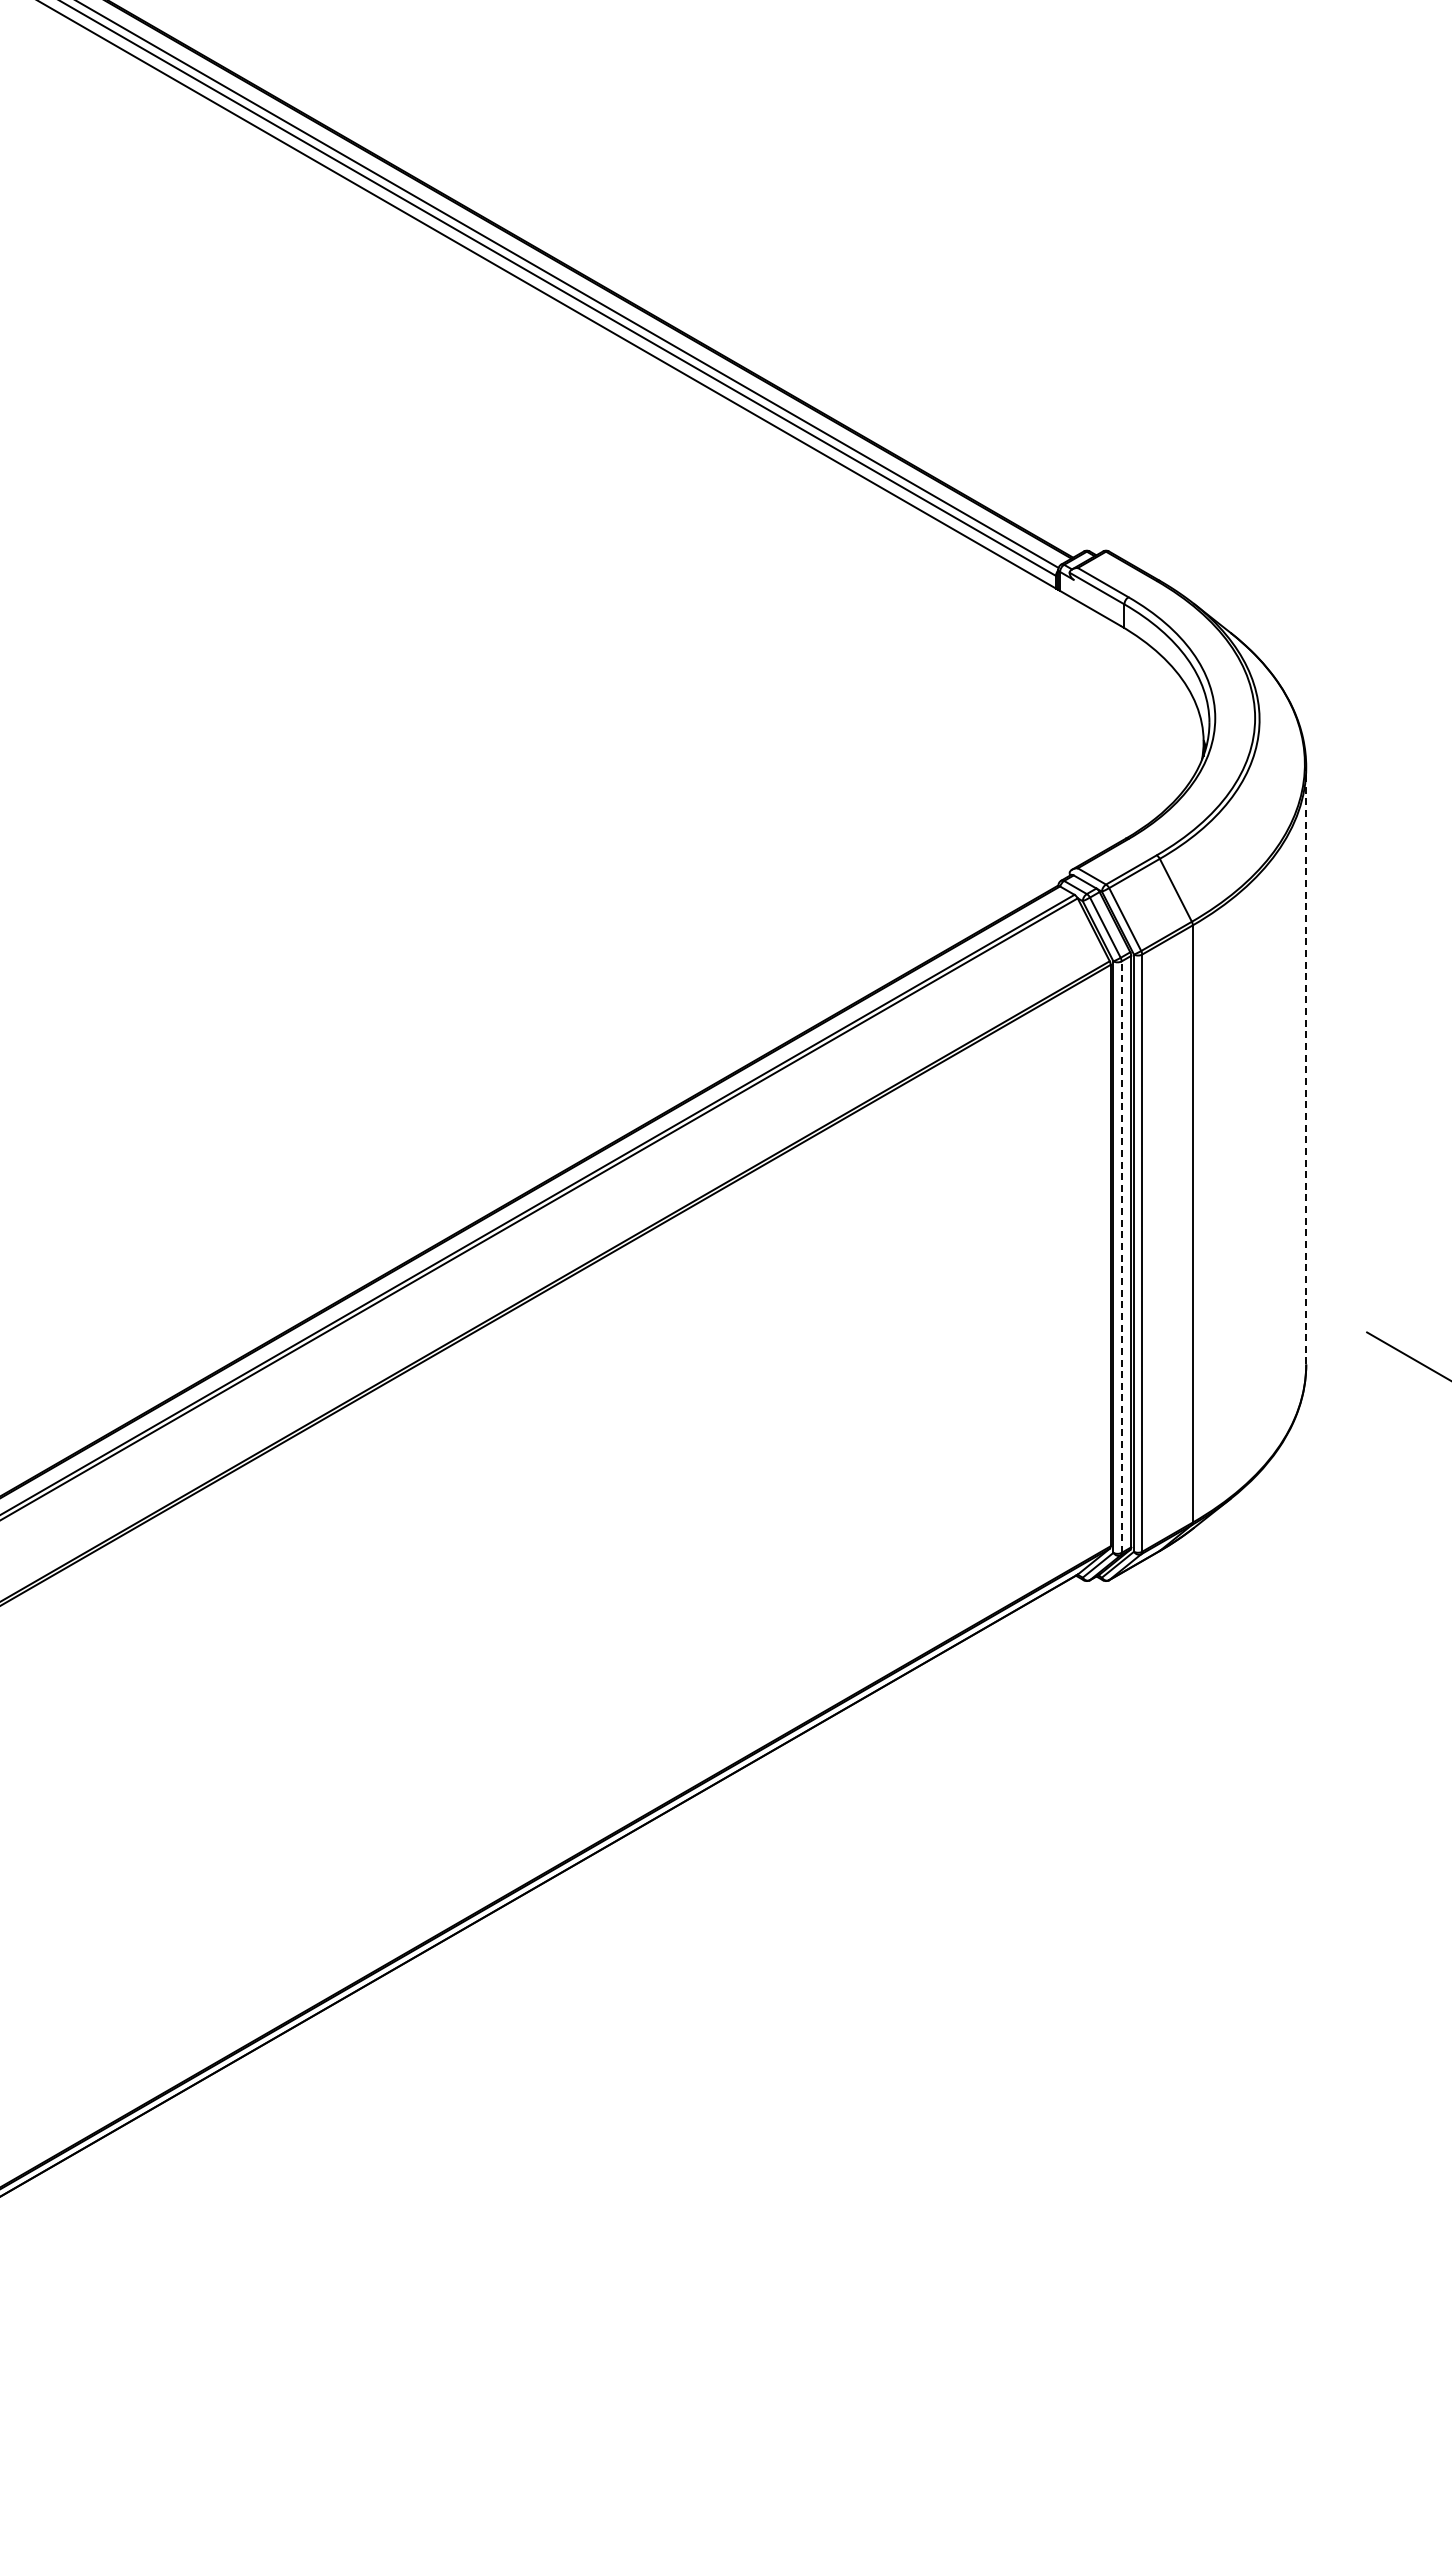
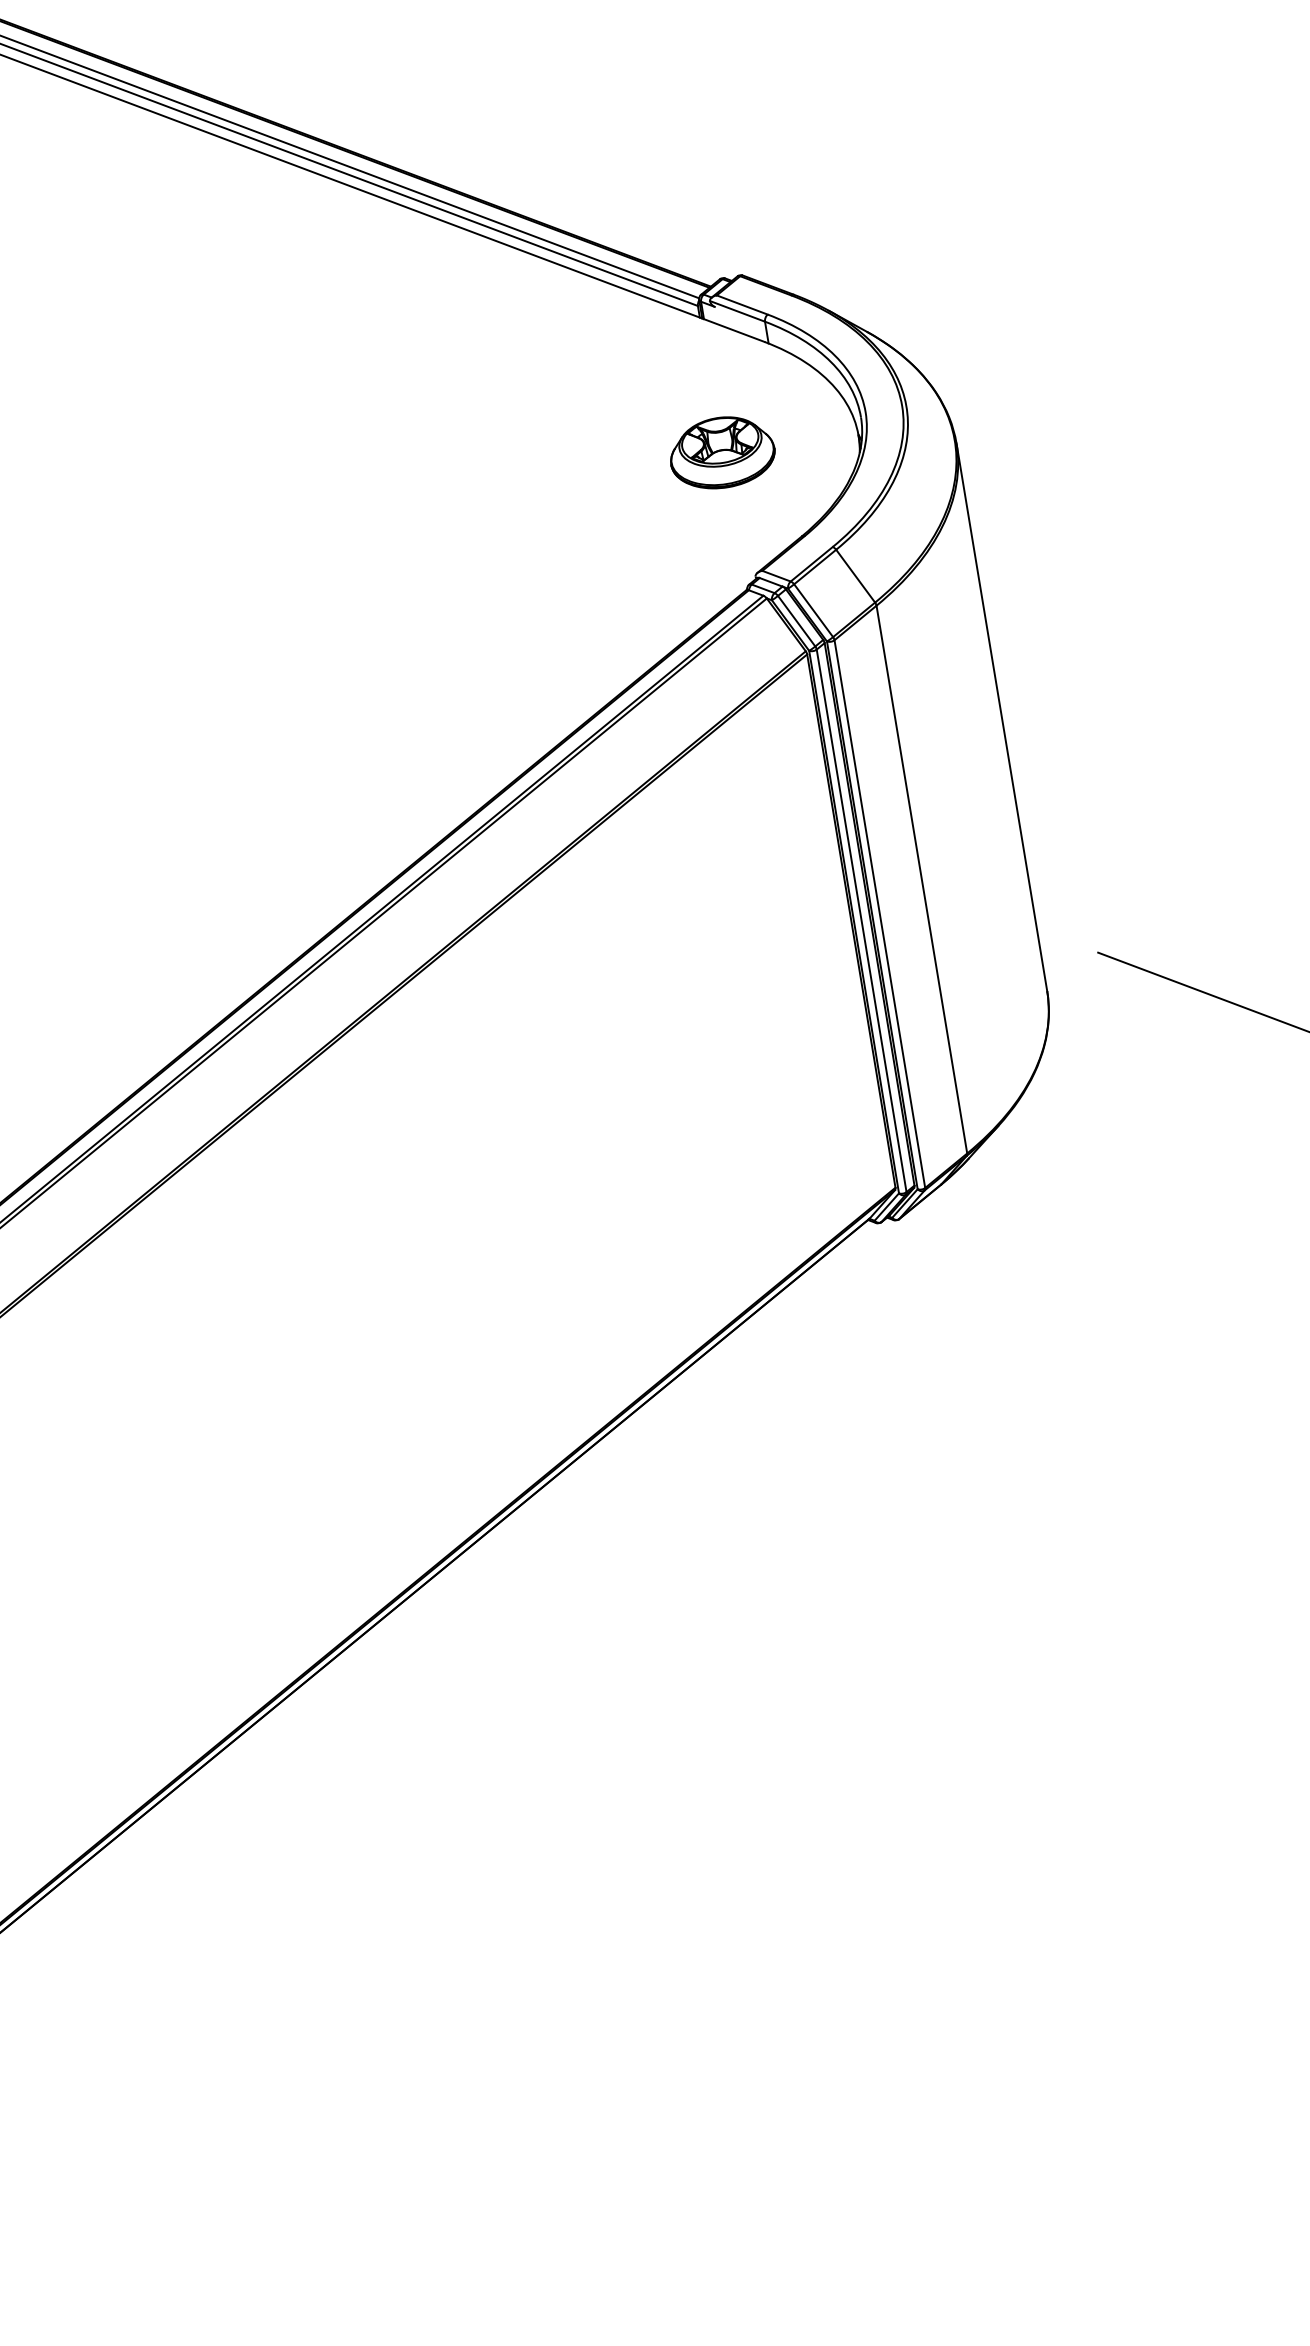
part: (1055, 735) -> (721, 452), added
line: (1306, 1065) -> (1002, 717), dashed -> solid
line: (1121, 1257) -> (861, 921), dashed -> solid

